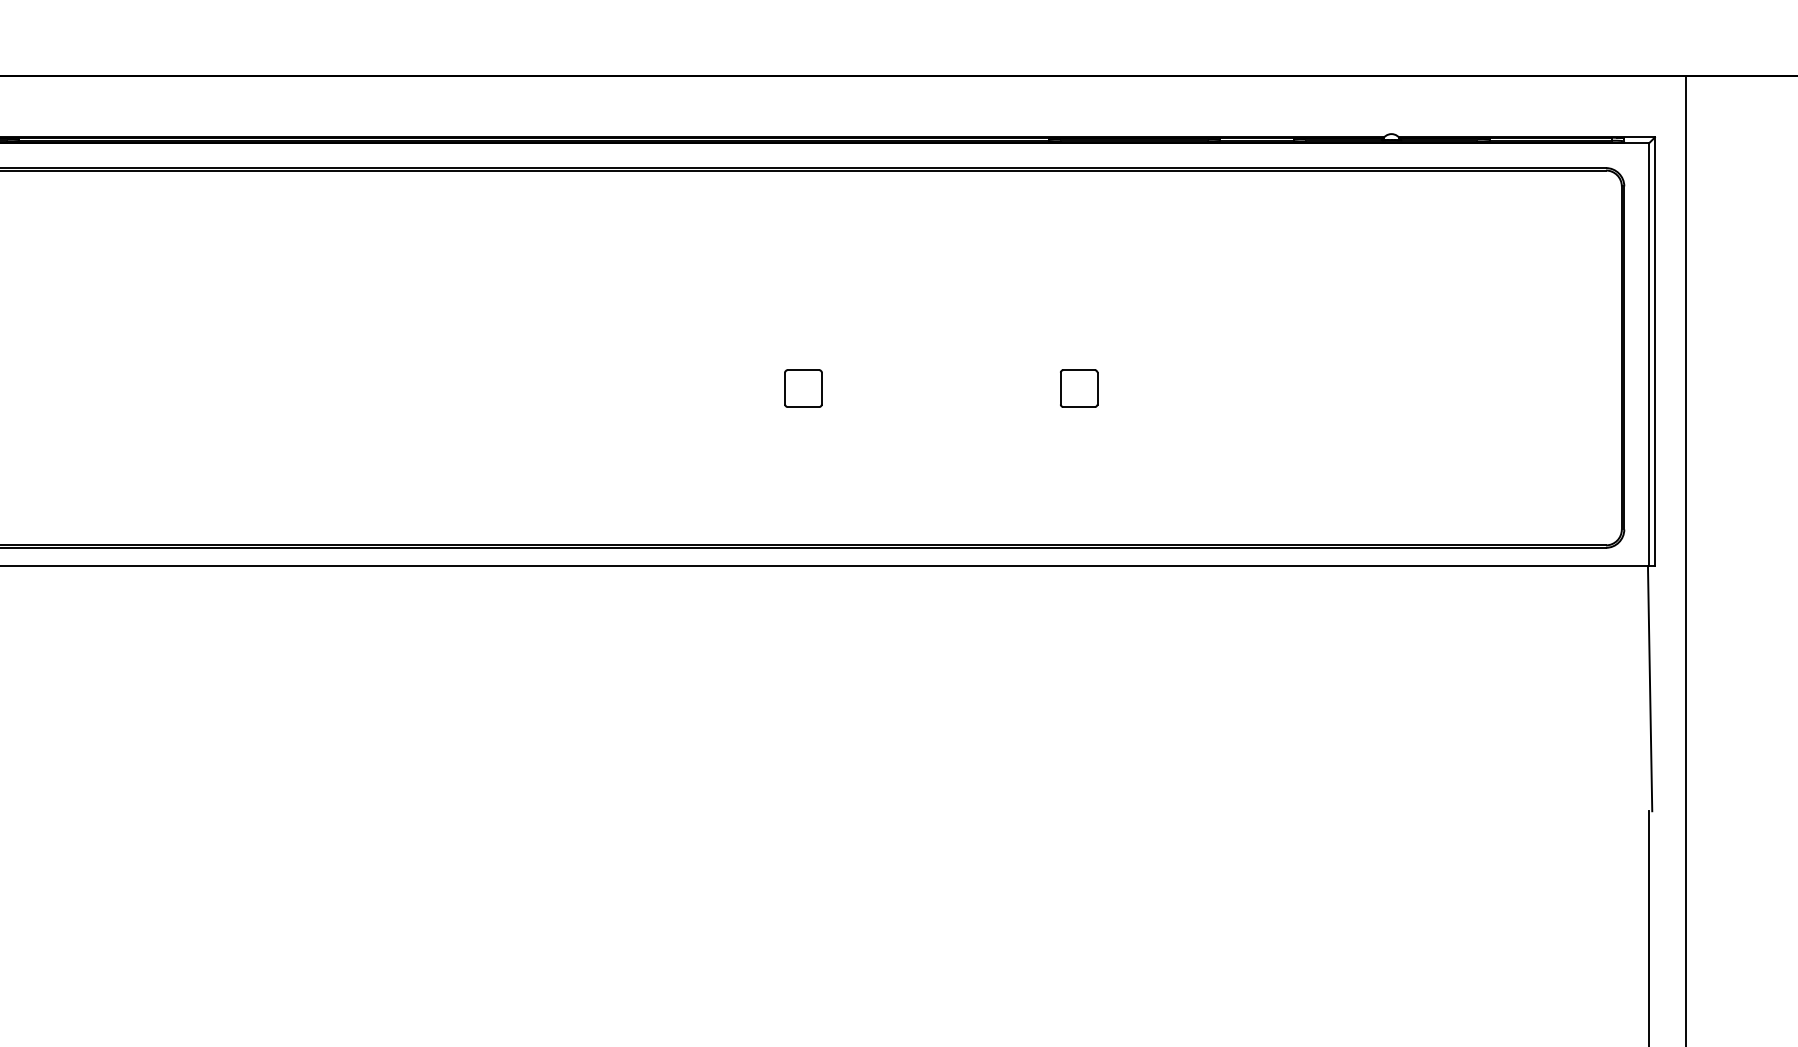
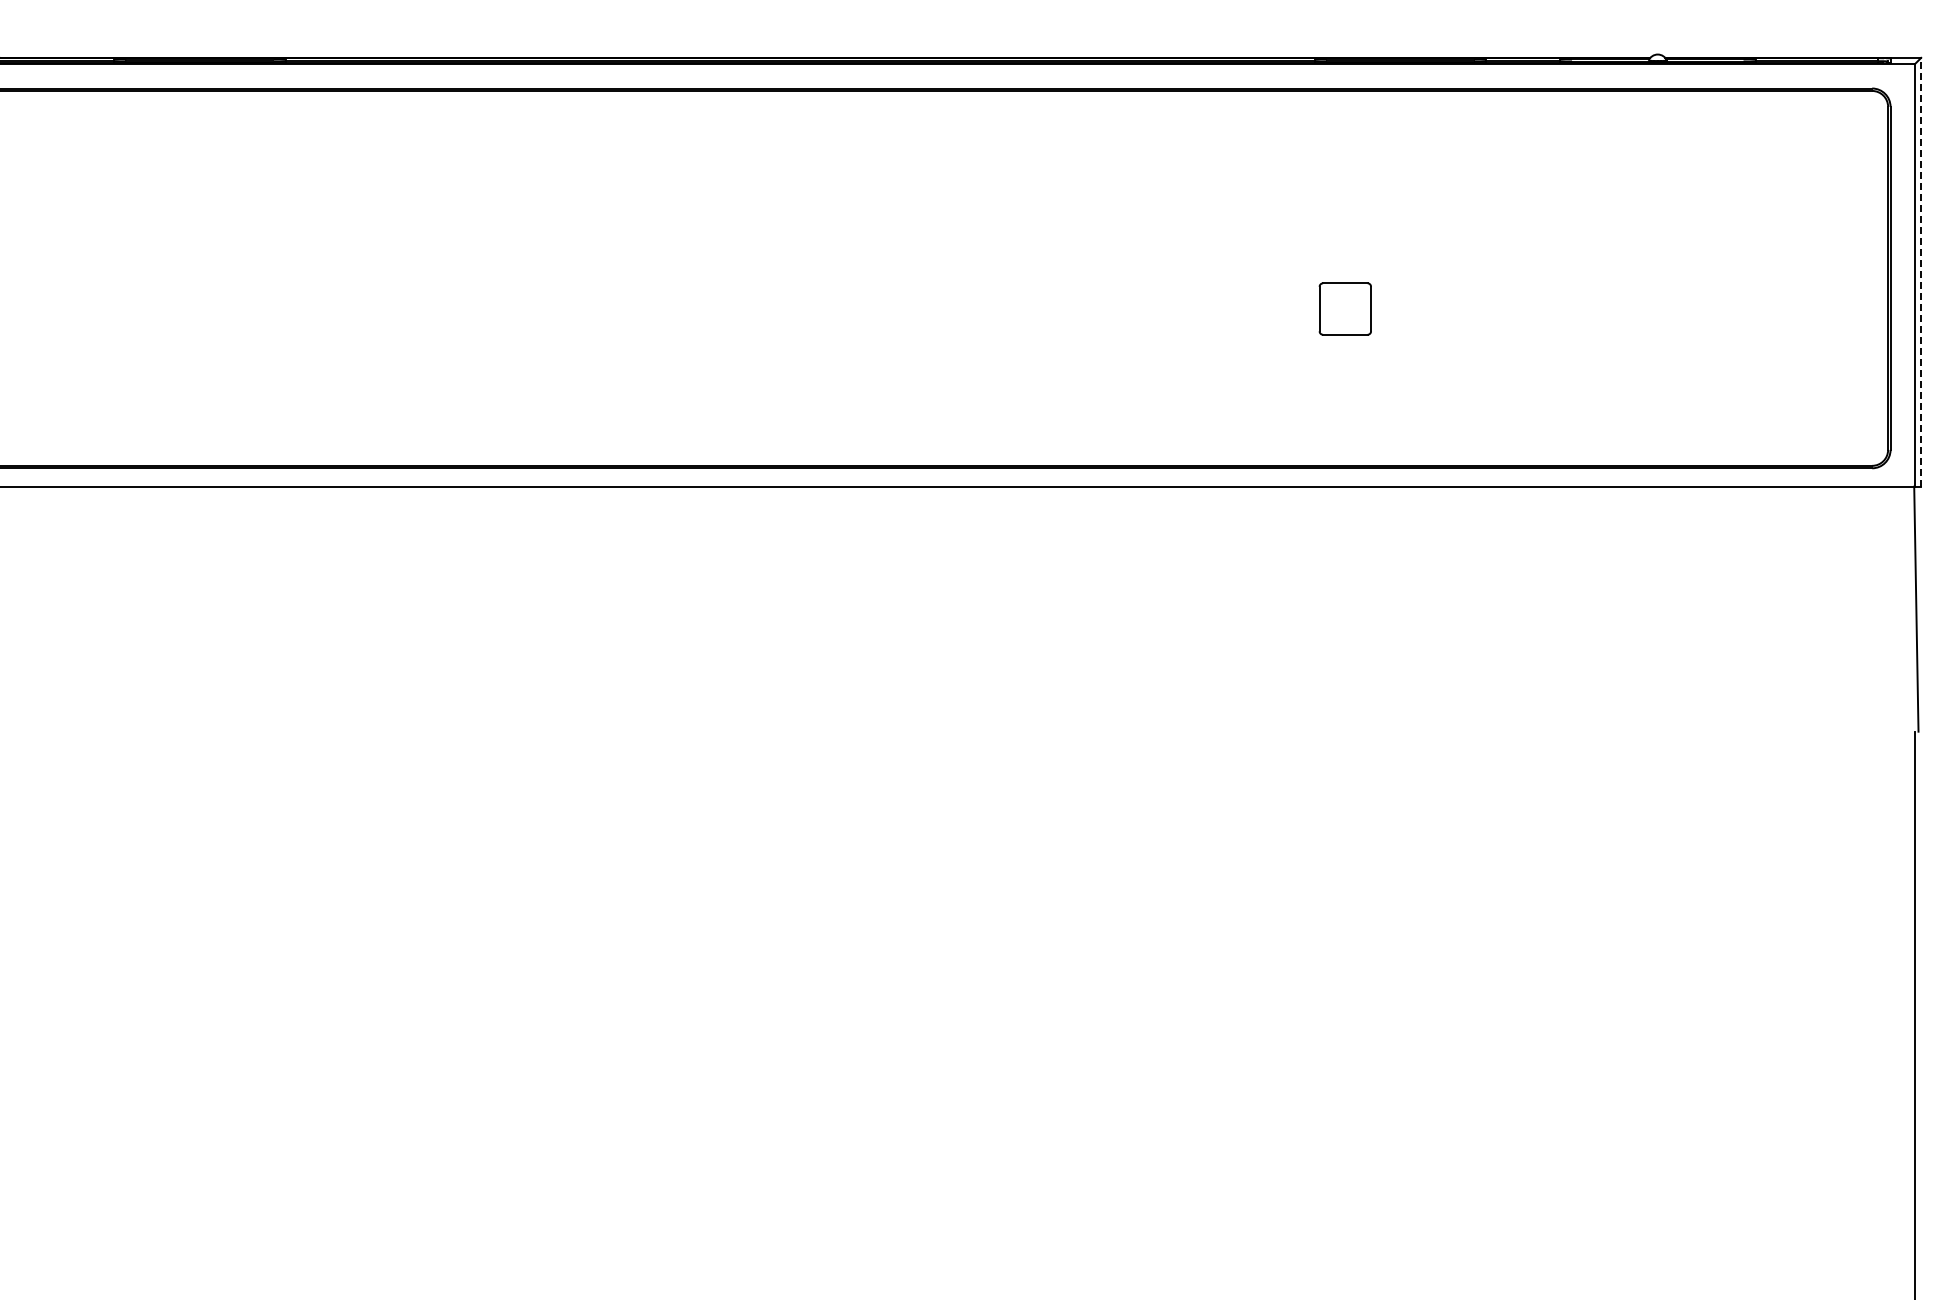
line: (1655, 351) -> (1921, 271), solid -> dashed
part: (803, 388) -> (1069, 308), removed
part: (1079, 388) -> (1345, 308), size x1.4

